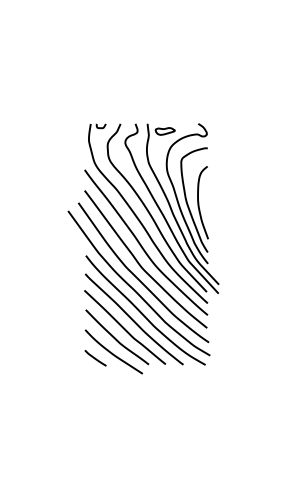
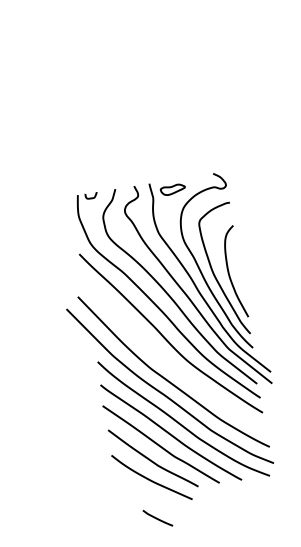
curve: (139, 262) -> (166, 359), removed
line: (95, 357) -> (157, 517), moved

